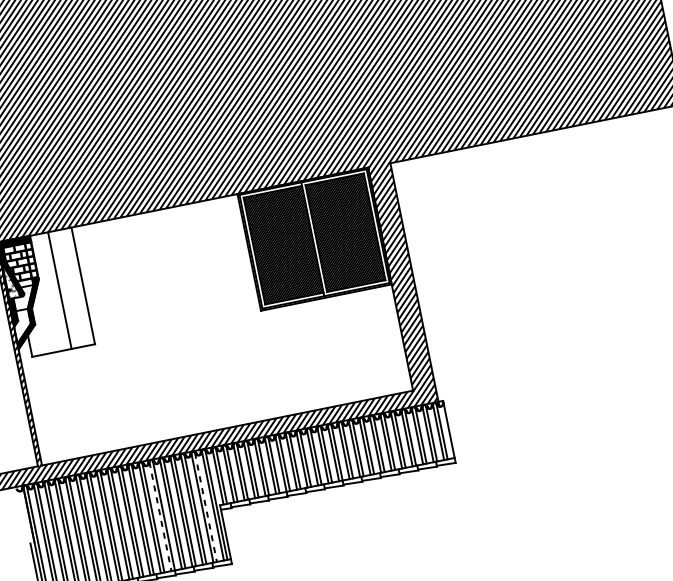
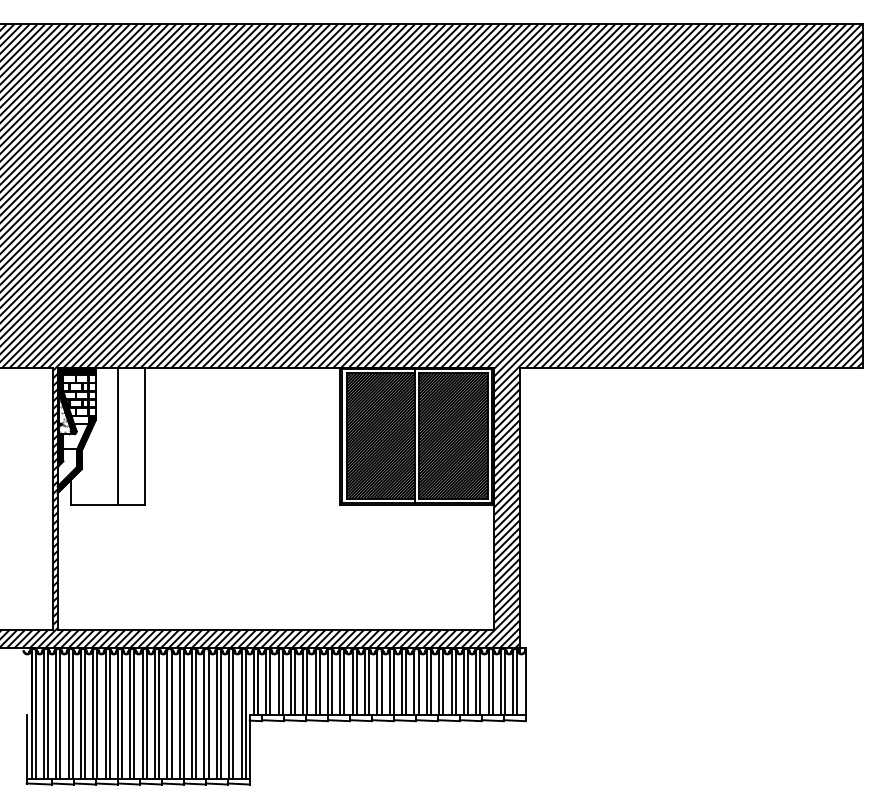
line: (206, 507) -> (233, 714), dashed -> solid
line: (160, 516) -> (179, 714), dashed -> solid

